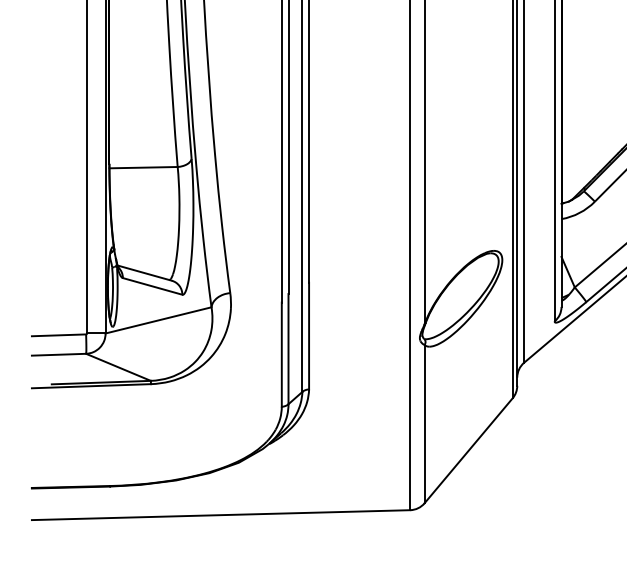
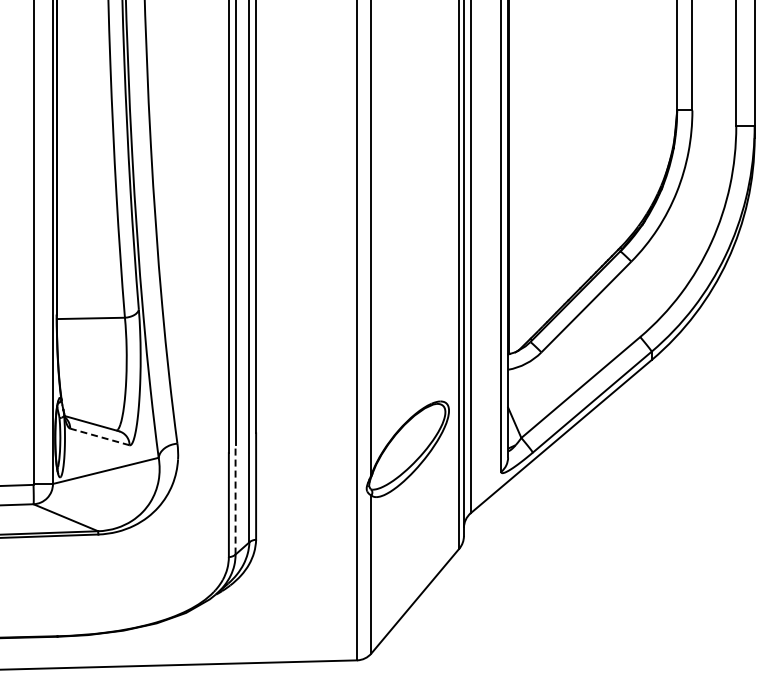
line: (152, 285) -> (99, 436), solid -> dashed
line: (288, 349) -> (235, 499), solid -> dashed

